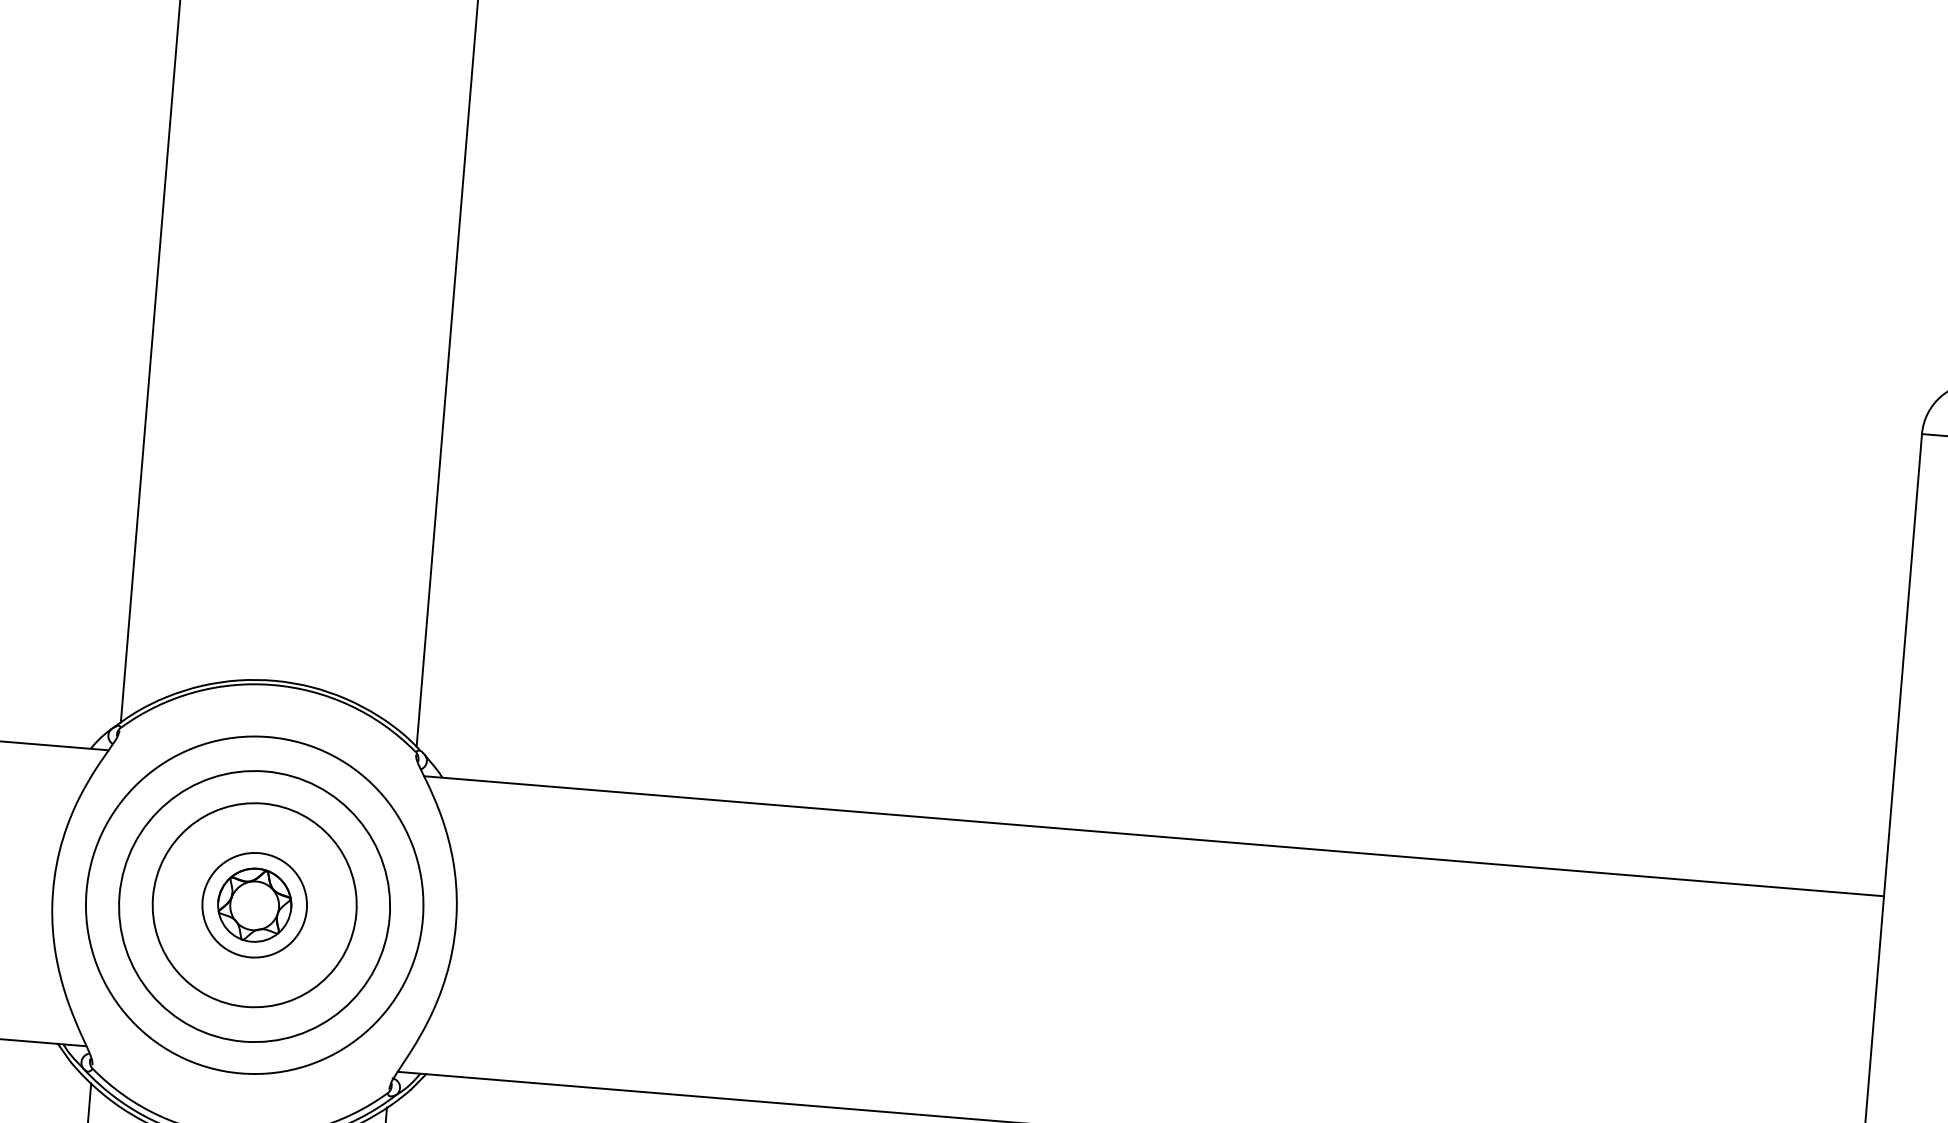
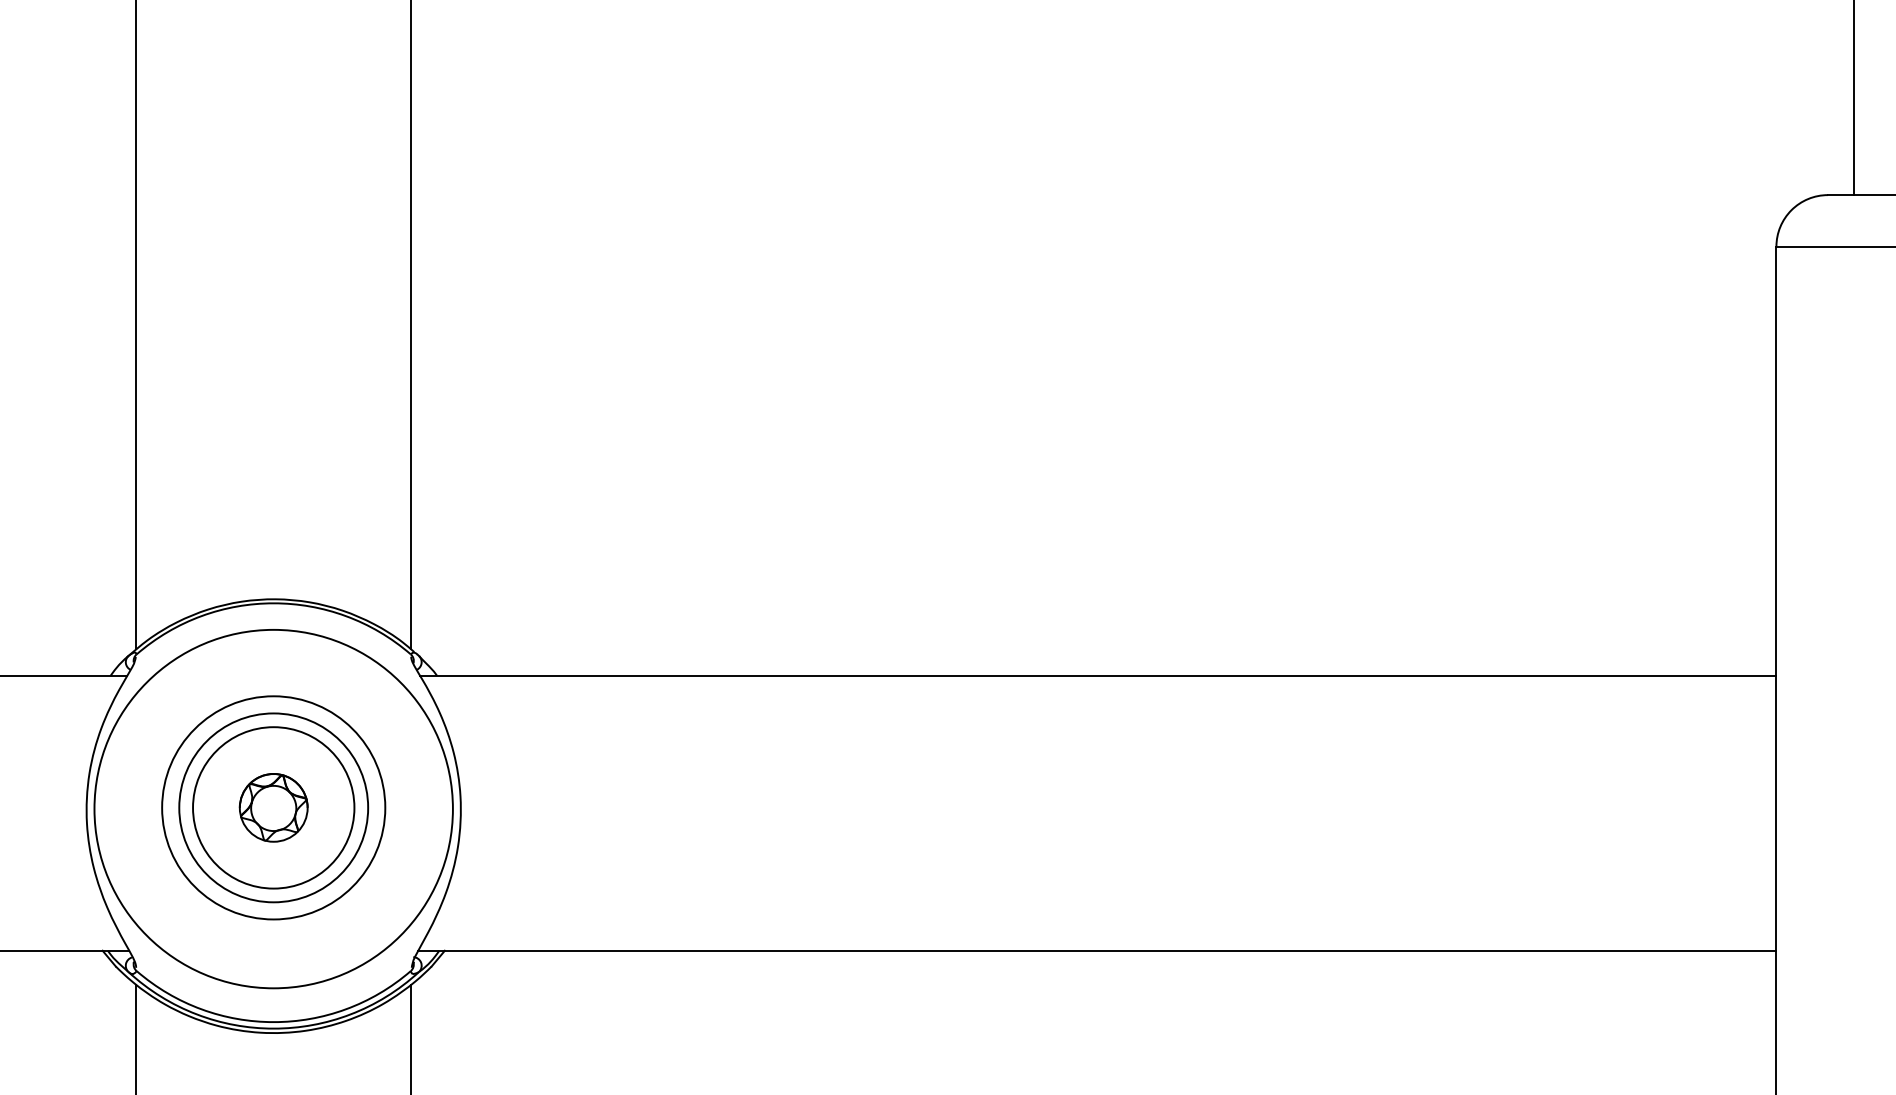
circle: (254, 904) -> (273, 807), size x0.71
circle: (254, 904) -> (273, 807), size x1.67
circle: (254, 905) -> (273, 808), size x1.43

